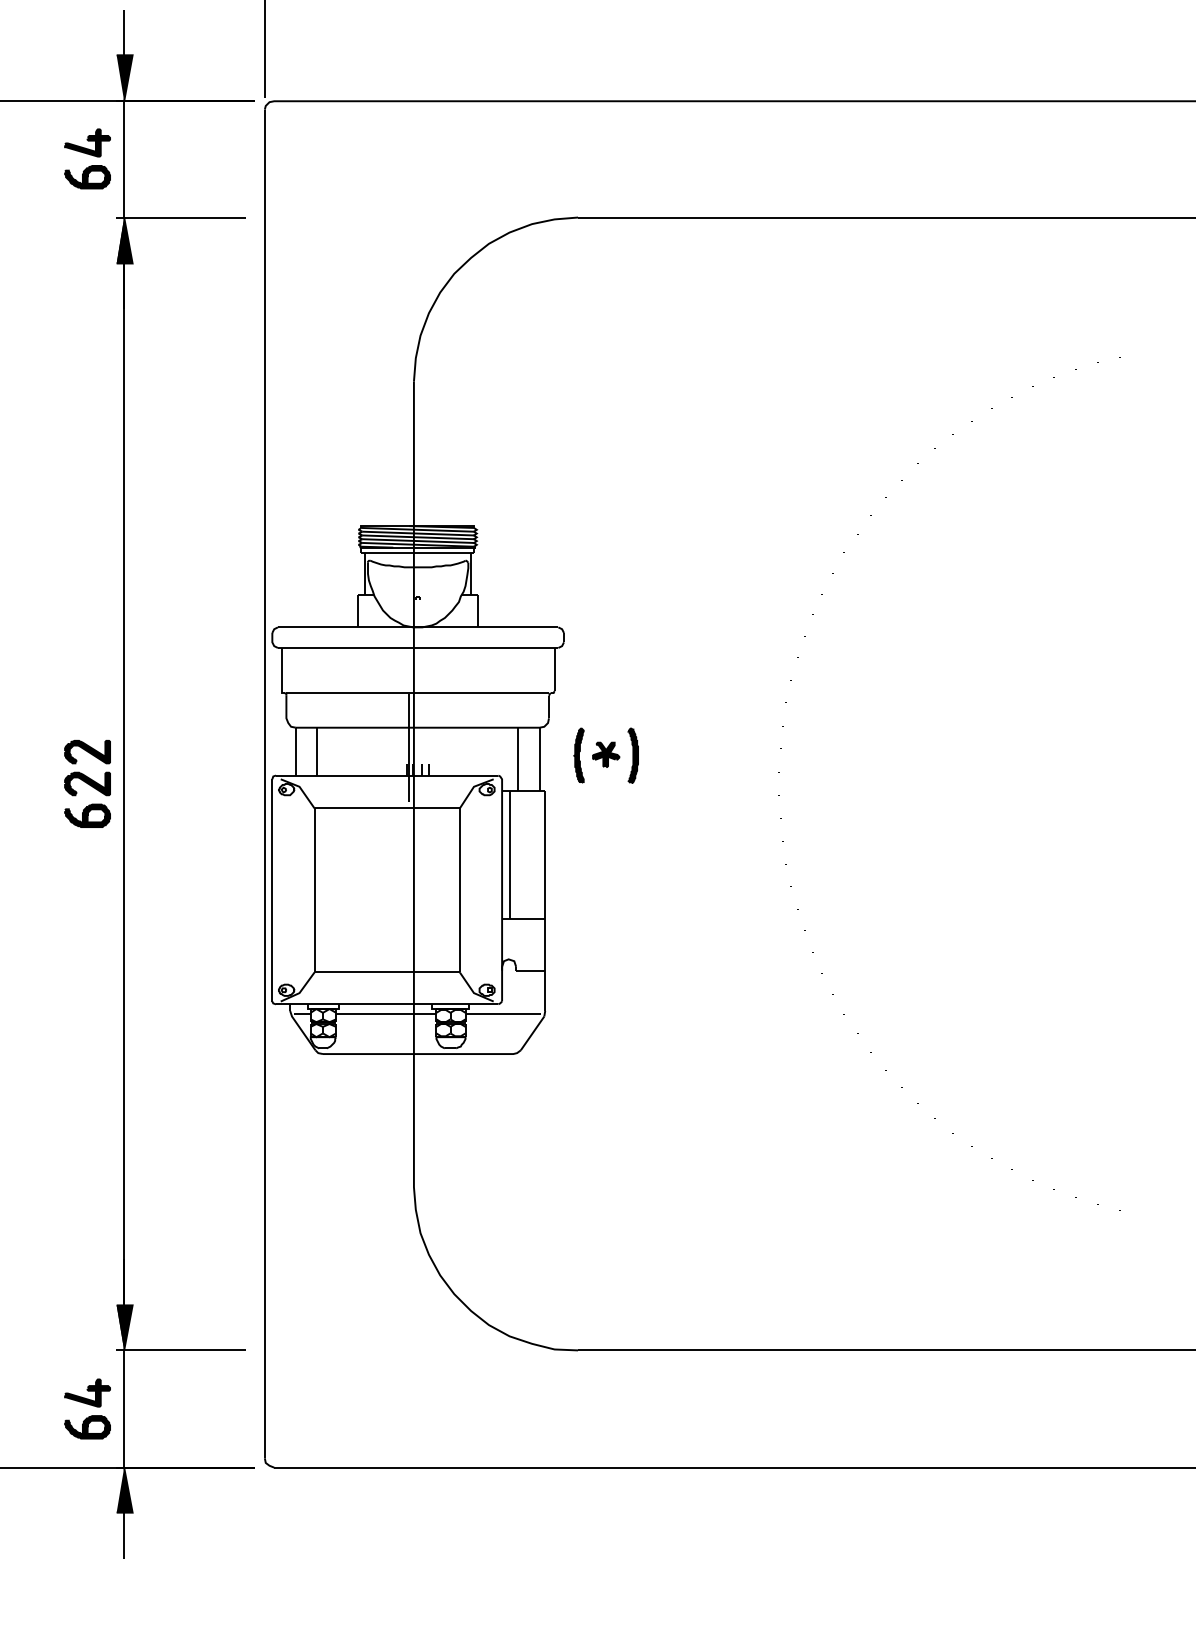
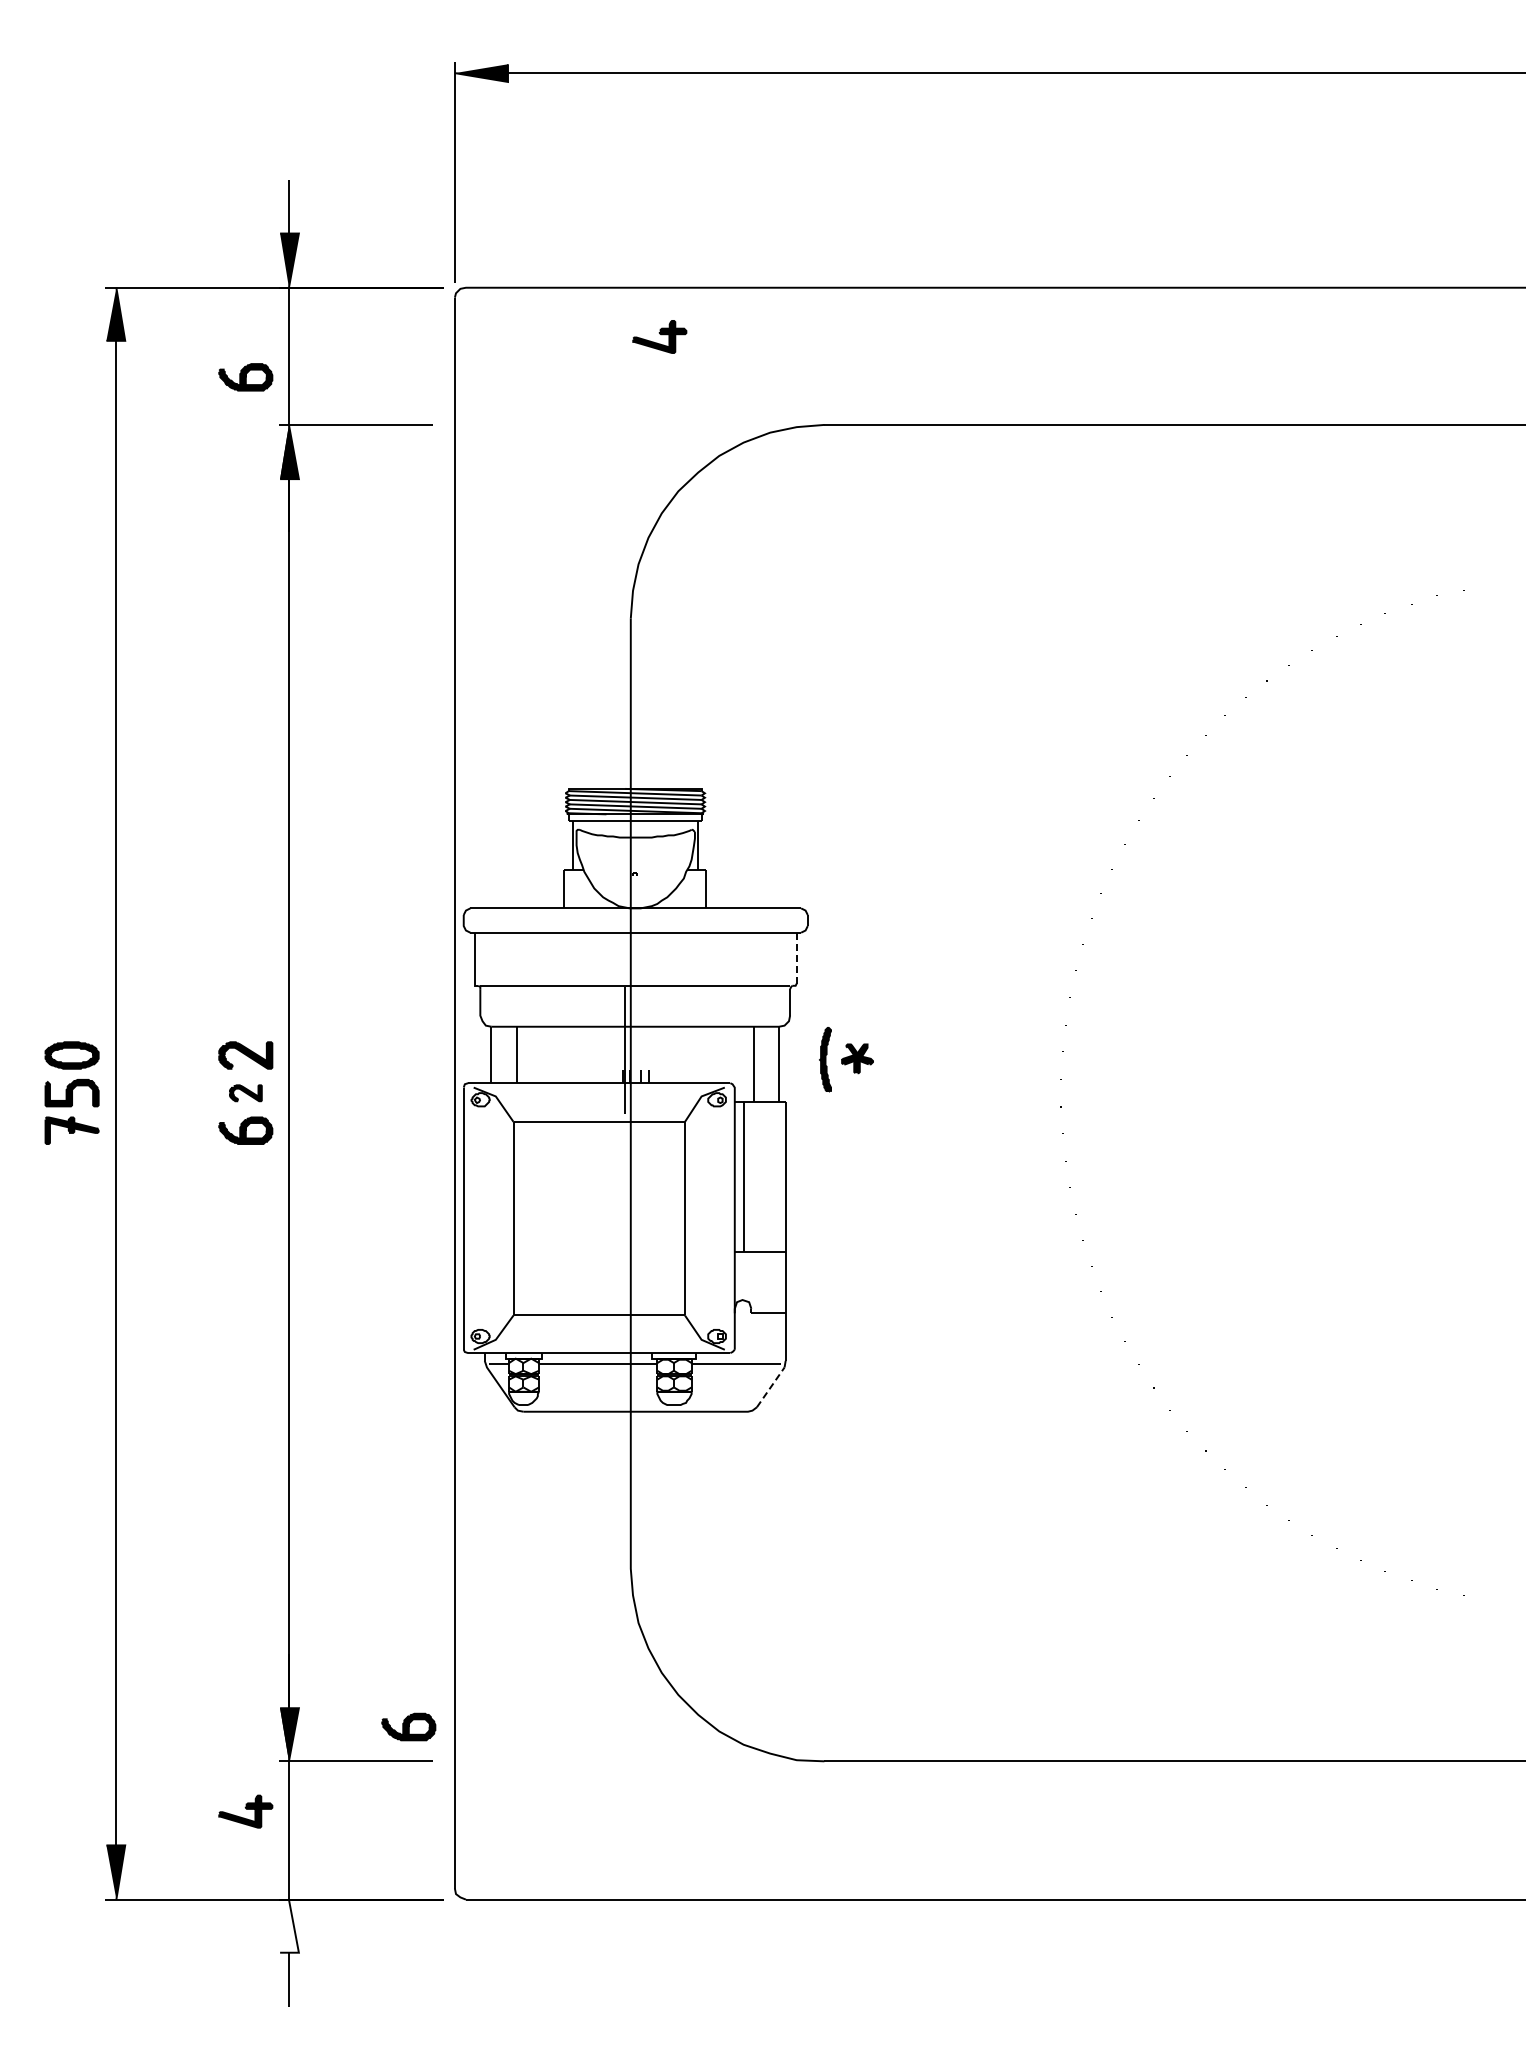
part: (87, 142) -> (659, 336), moved
line: (554, 669) -> (796, 958), solid -> dashed
part: (633, 755) -> (889, 1059), removed
part: (87, 784) -> (245, 1093), size x0.6
line: (533, 1032) -> (771, 1386), solid -> dashed
part: (87, 1426) -> (408, 1726), moved
fill: (124, 1489) -> (289, 1925), removed

